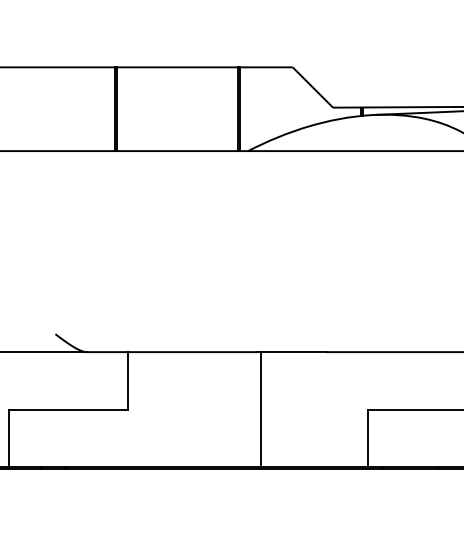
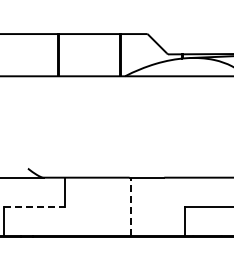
line: (70, 409) -> (35, 206), solid -> dashed
line: (260, 409) -> (131, 206), solid -> dashed

